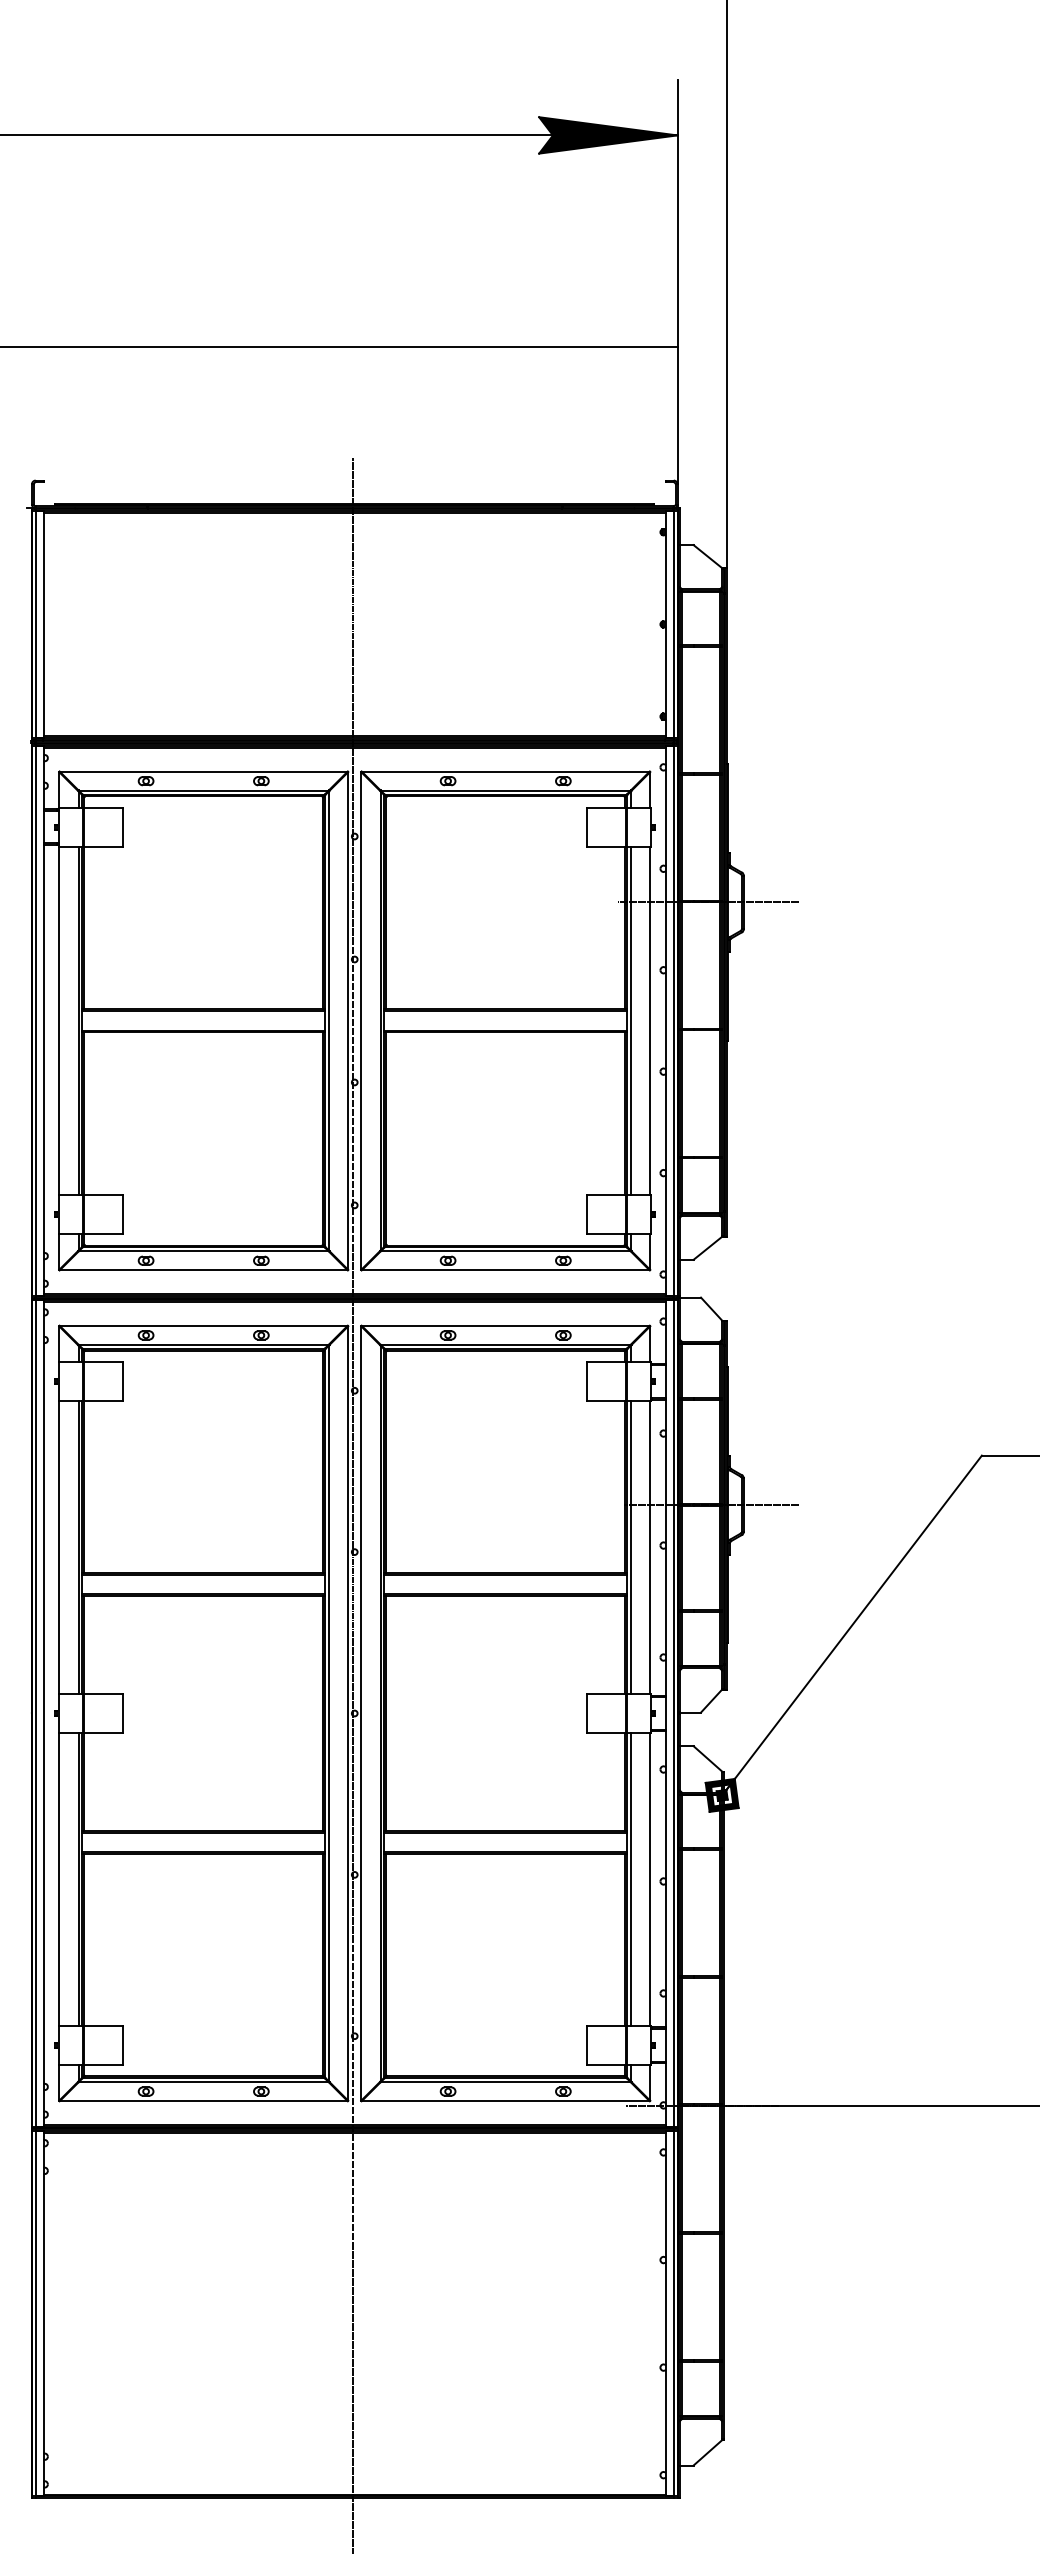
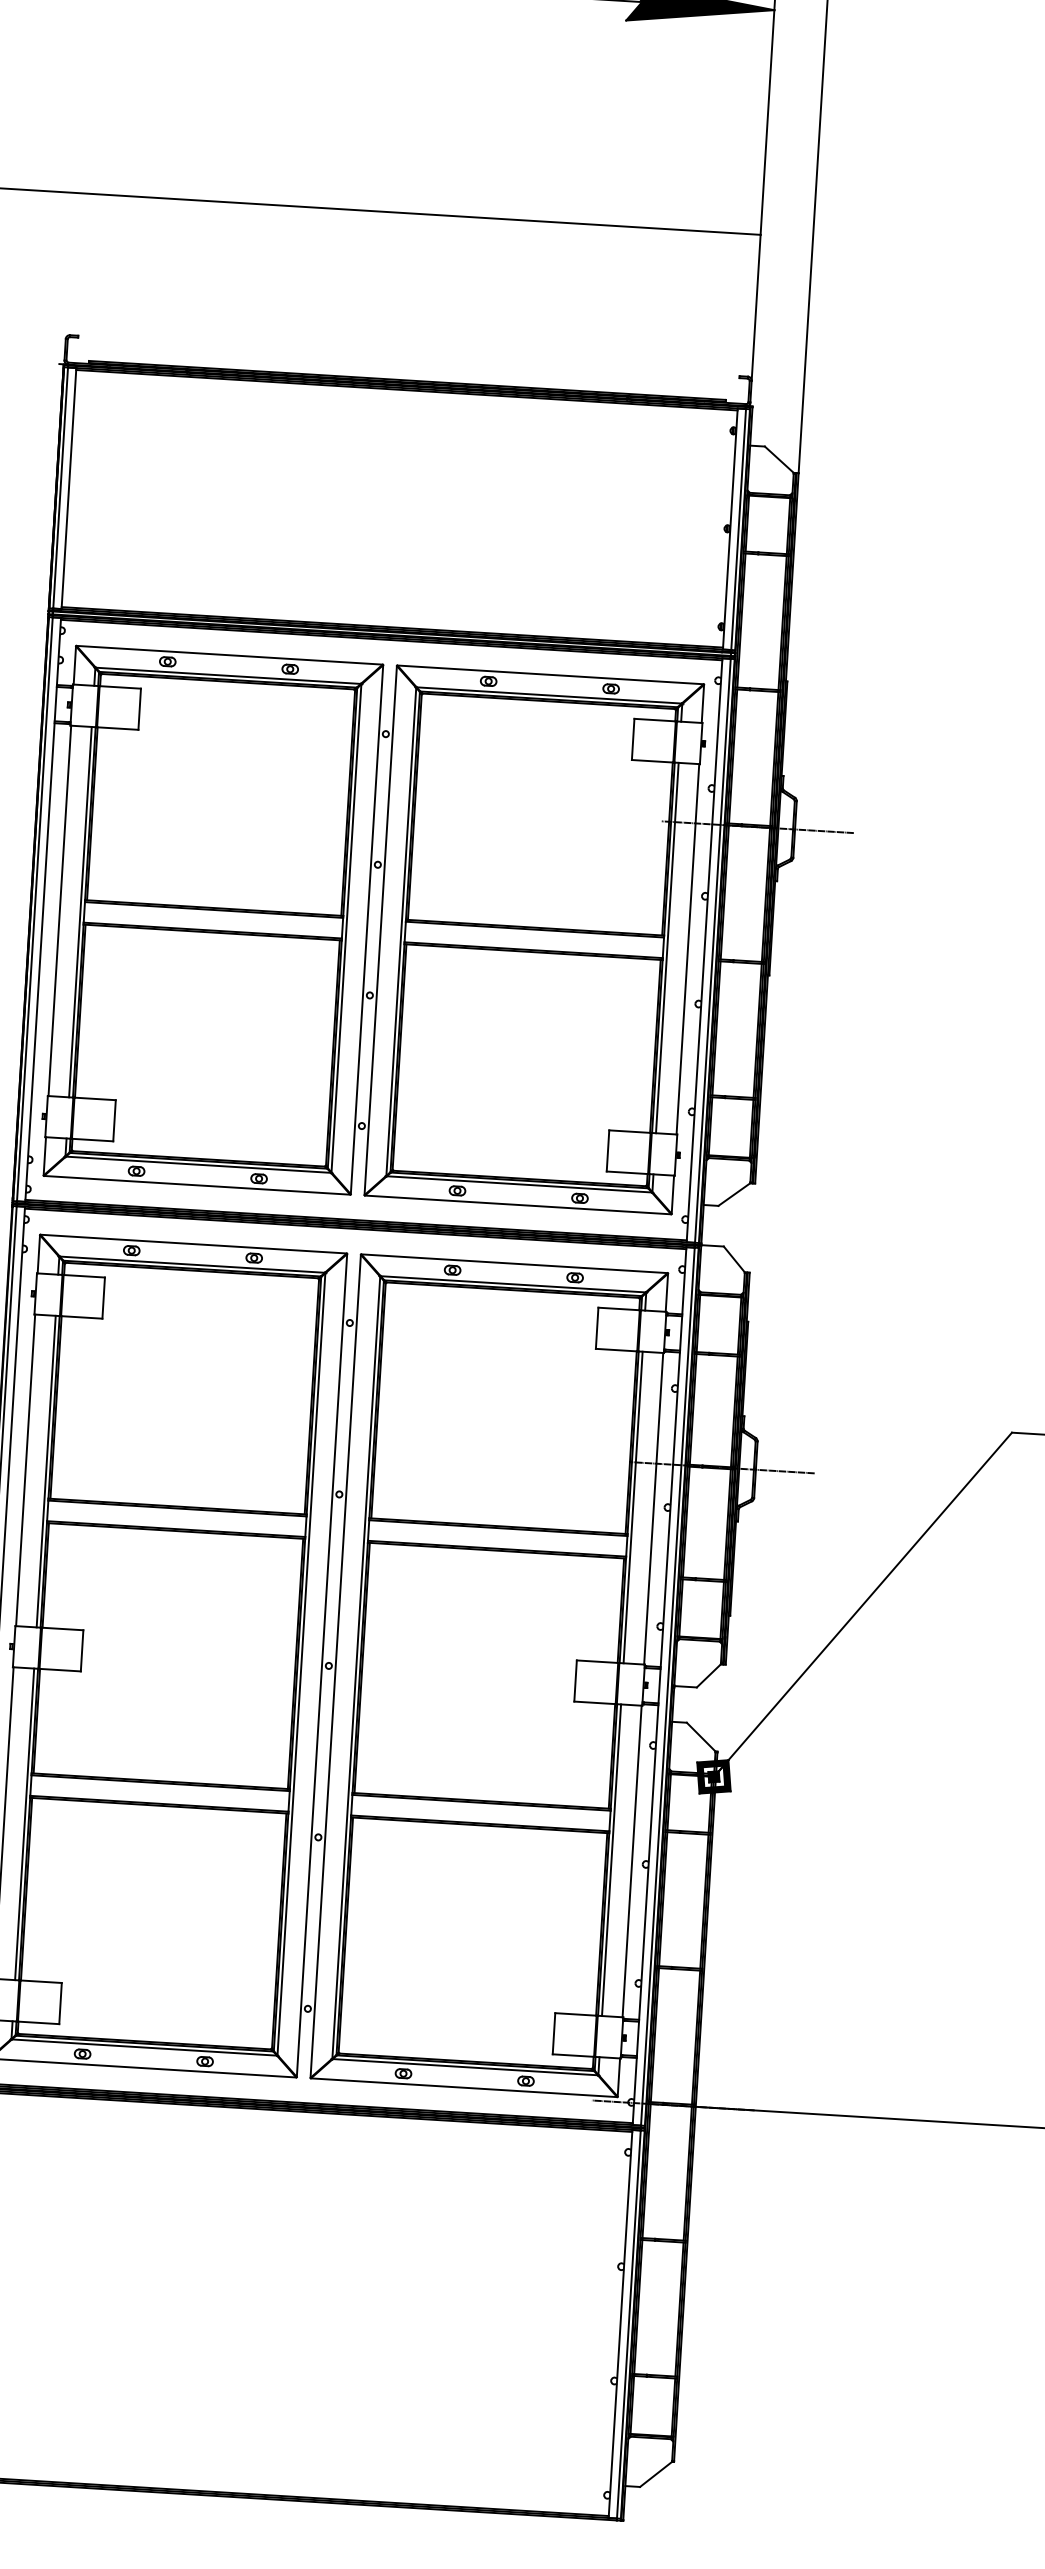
line: (352, 1505) -> (340, 1444), removed

